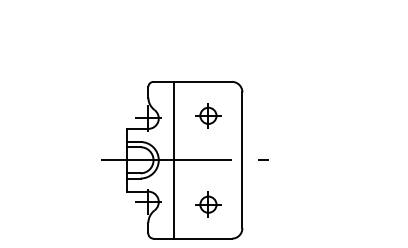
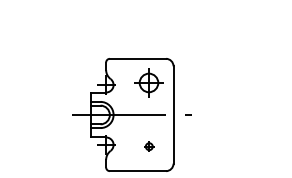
part: (208, 116) -> (149, 83), size x1.6
line: (173, 159) -> (124, 114), removed
part: (208, 204) -> (149, 146), size x0.6

